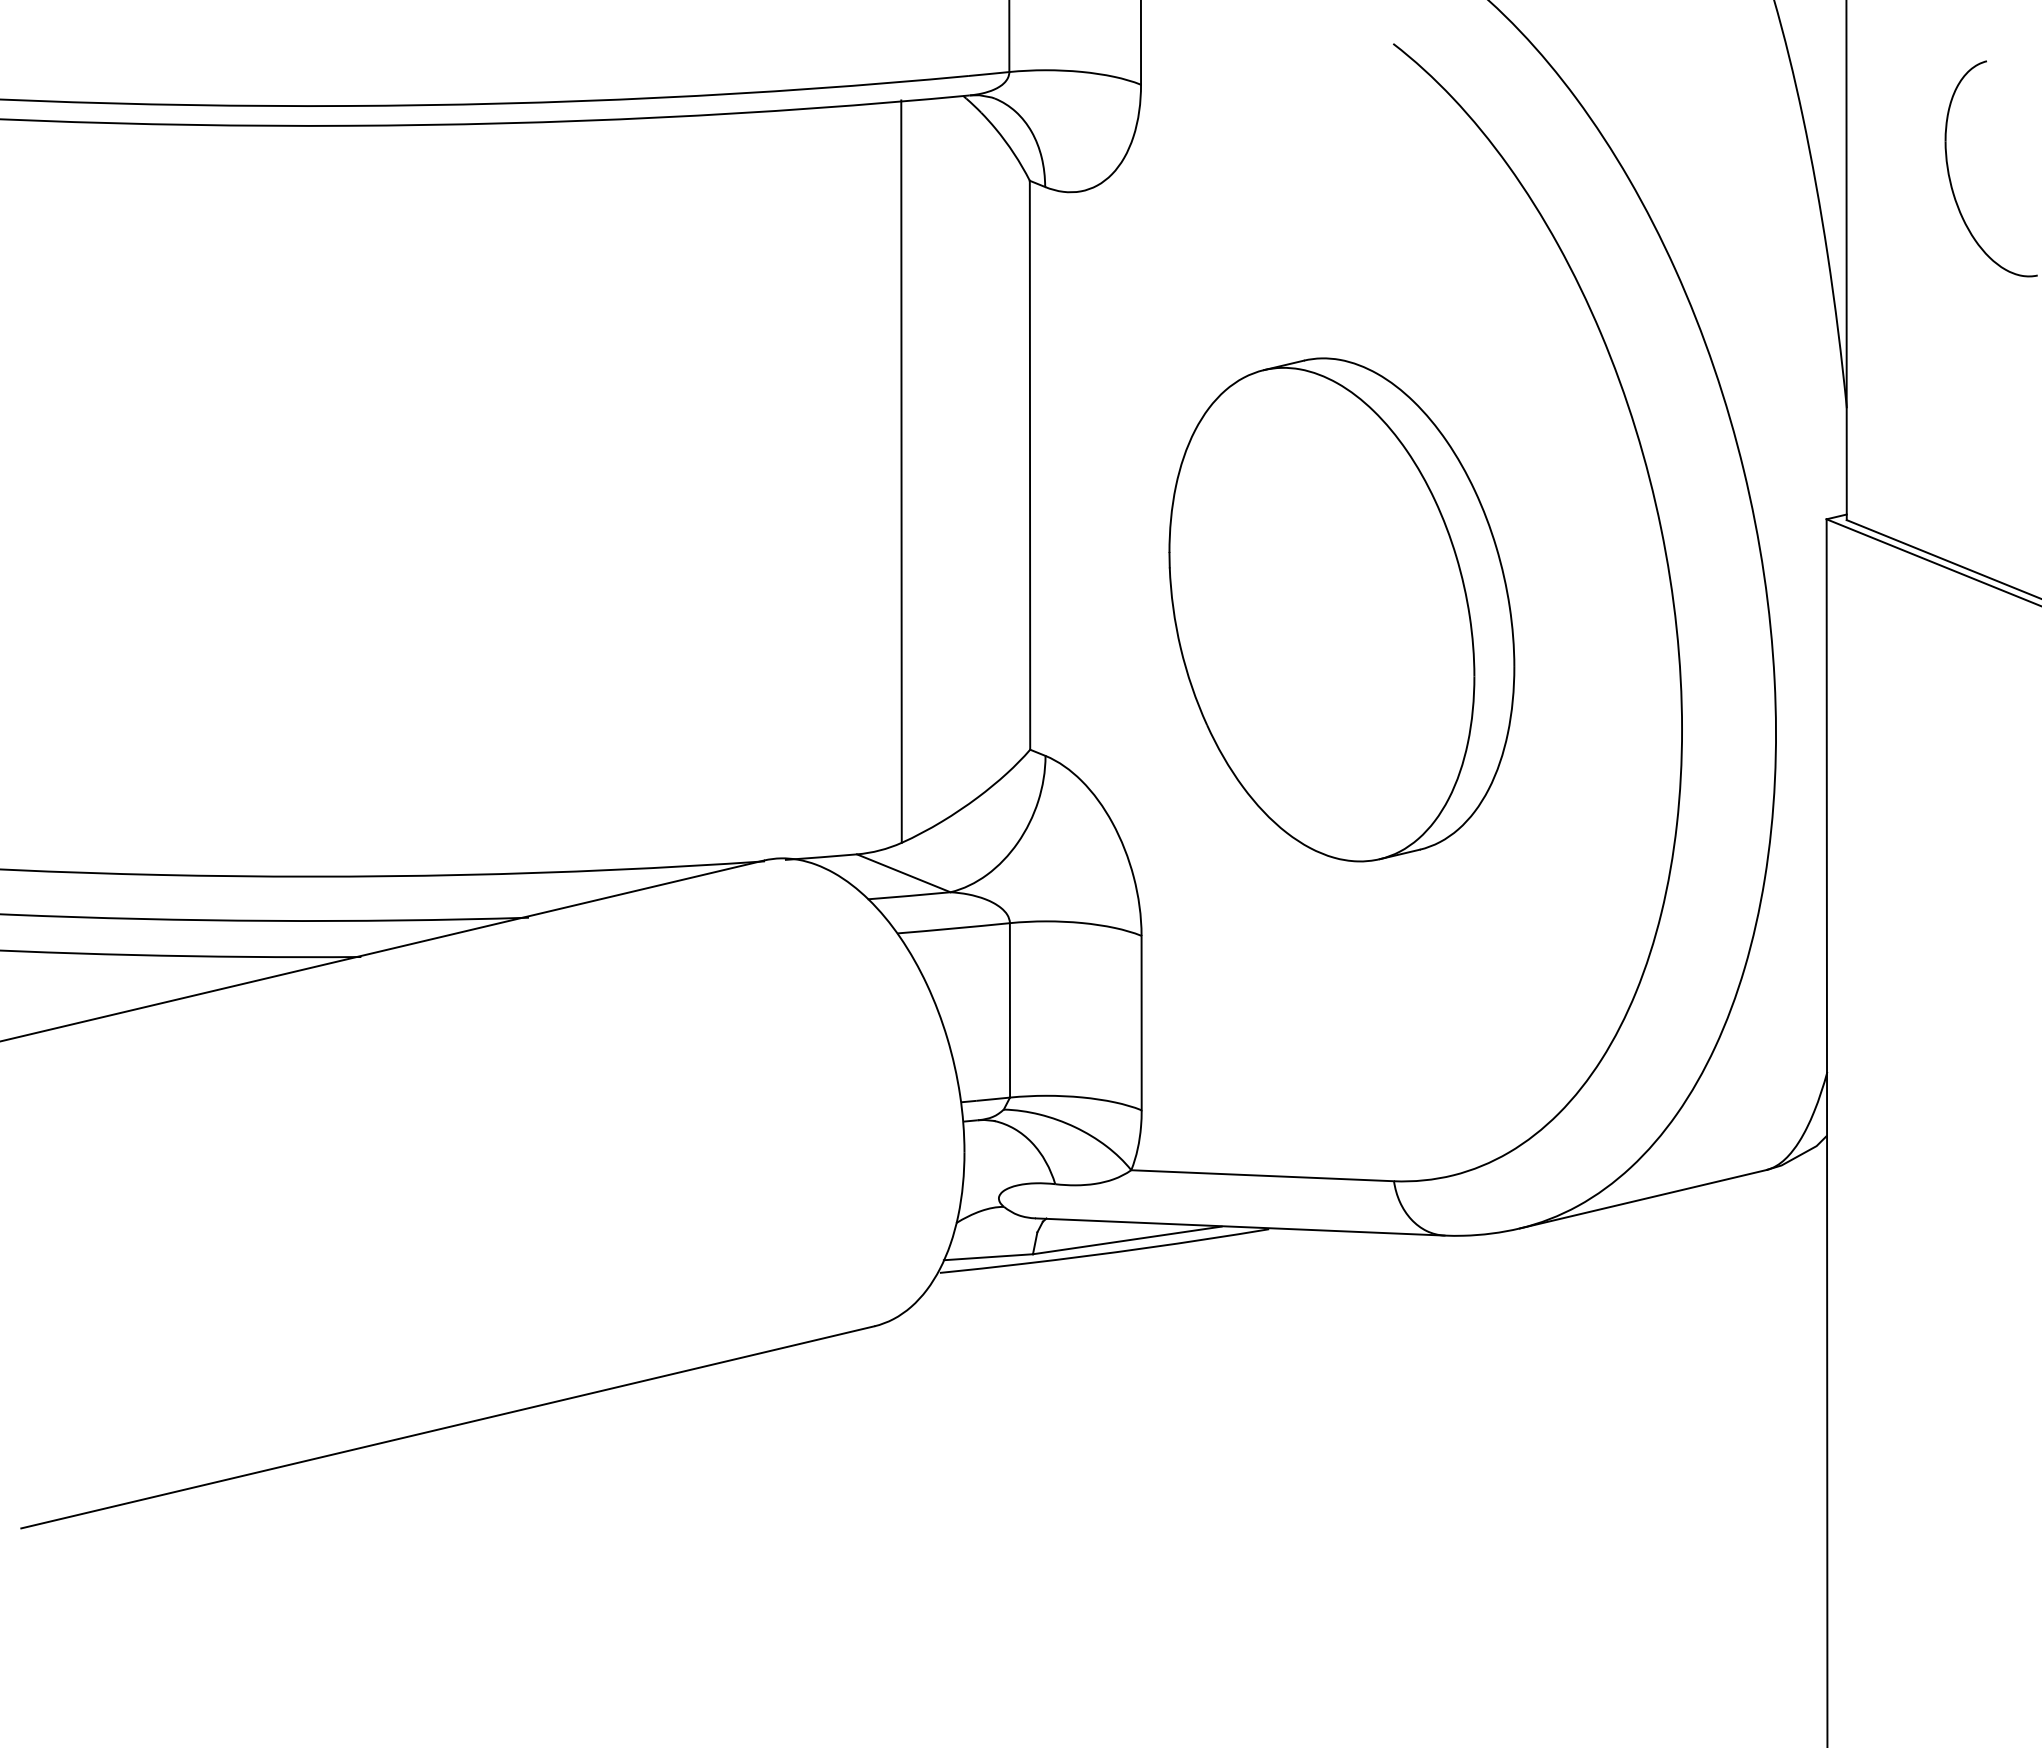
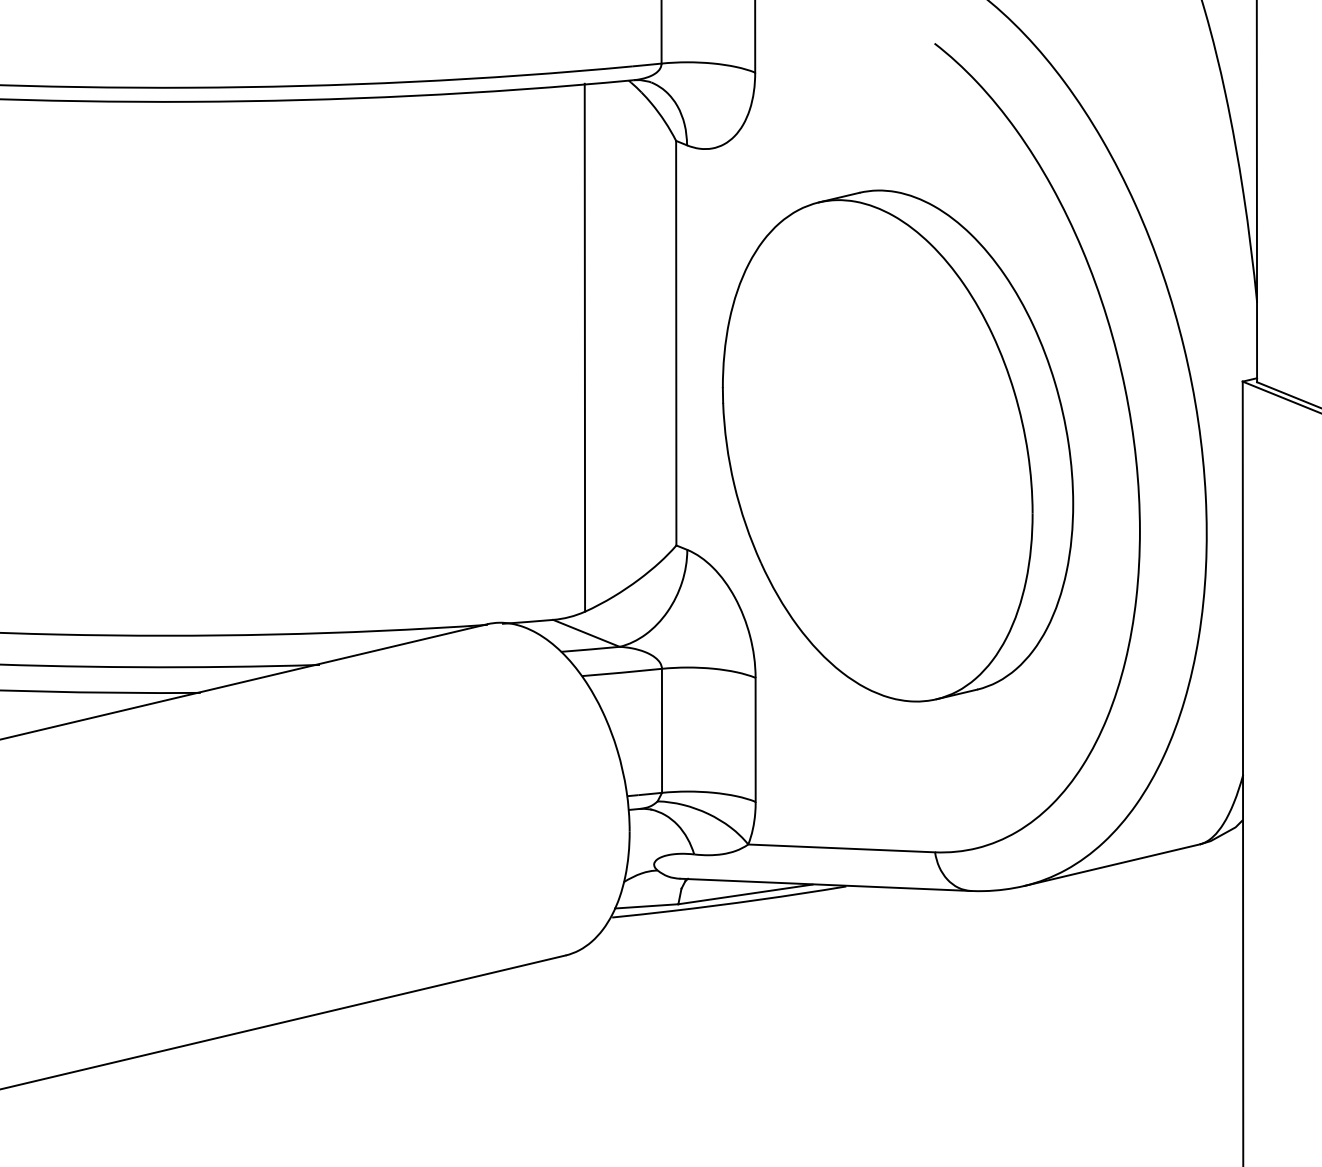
part: (1341, 609) -> (897, 445), size x1.43

